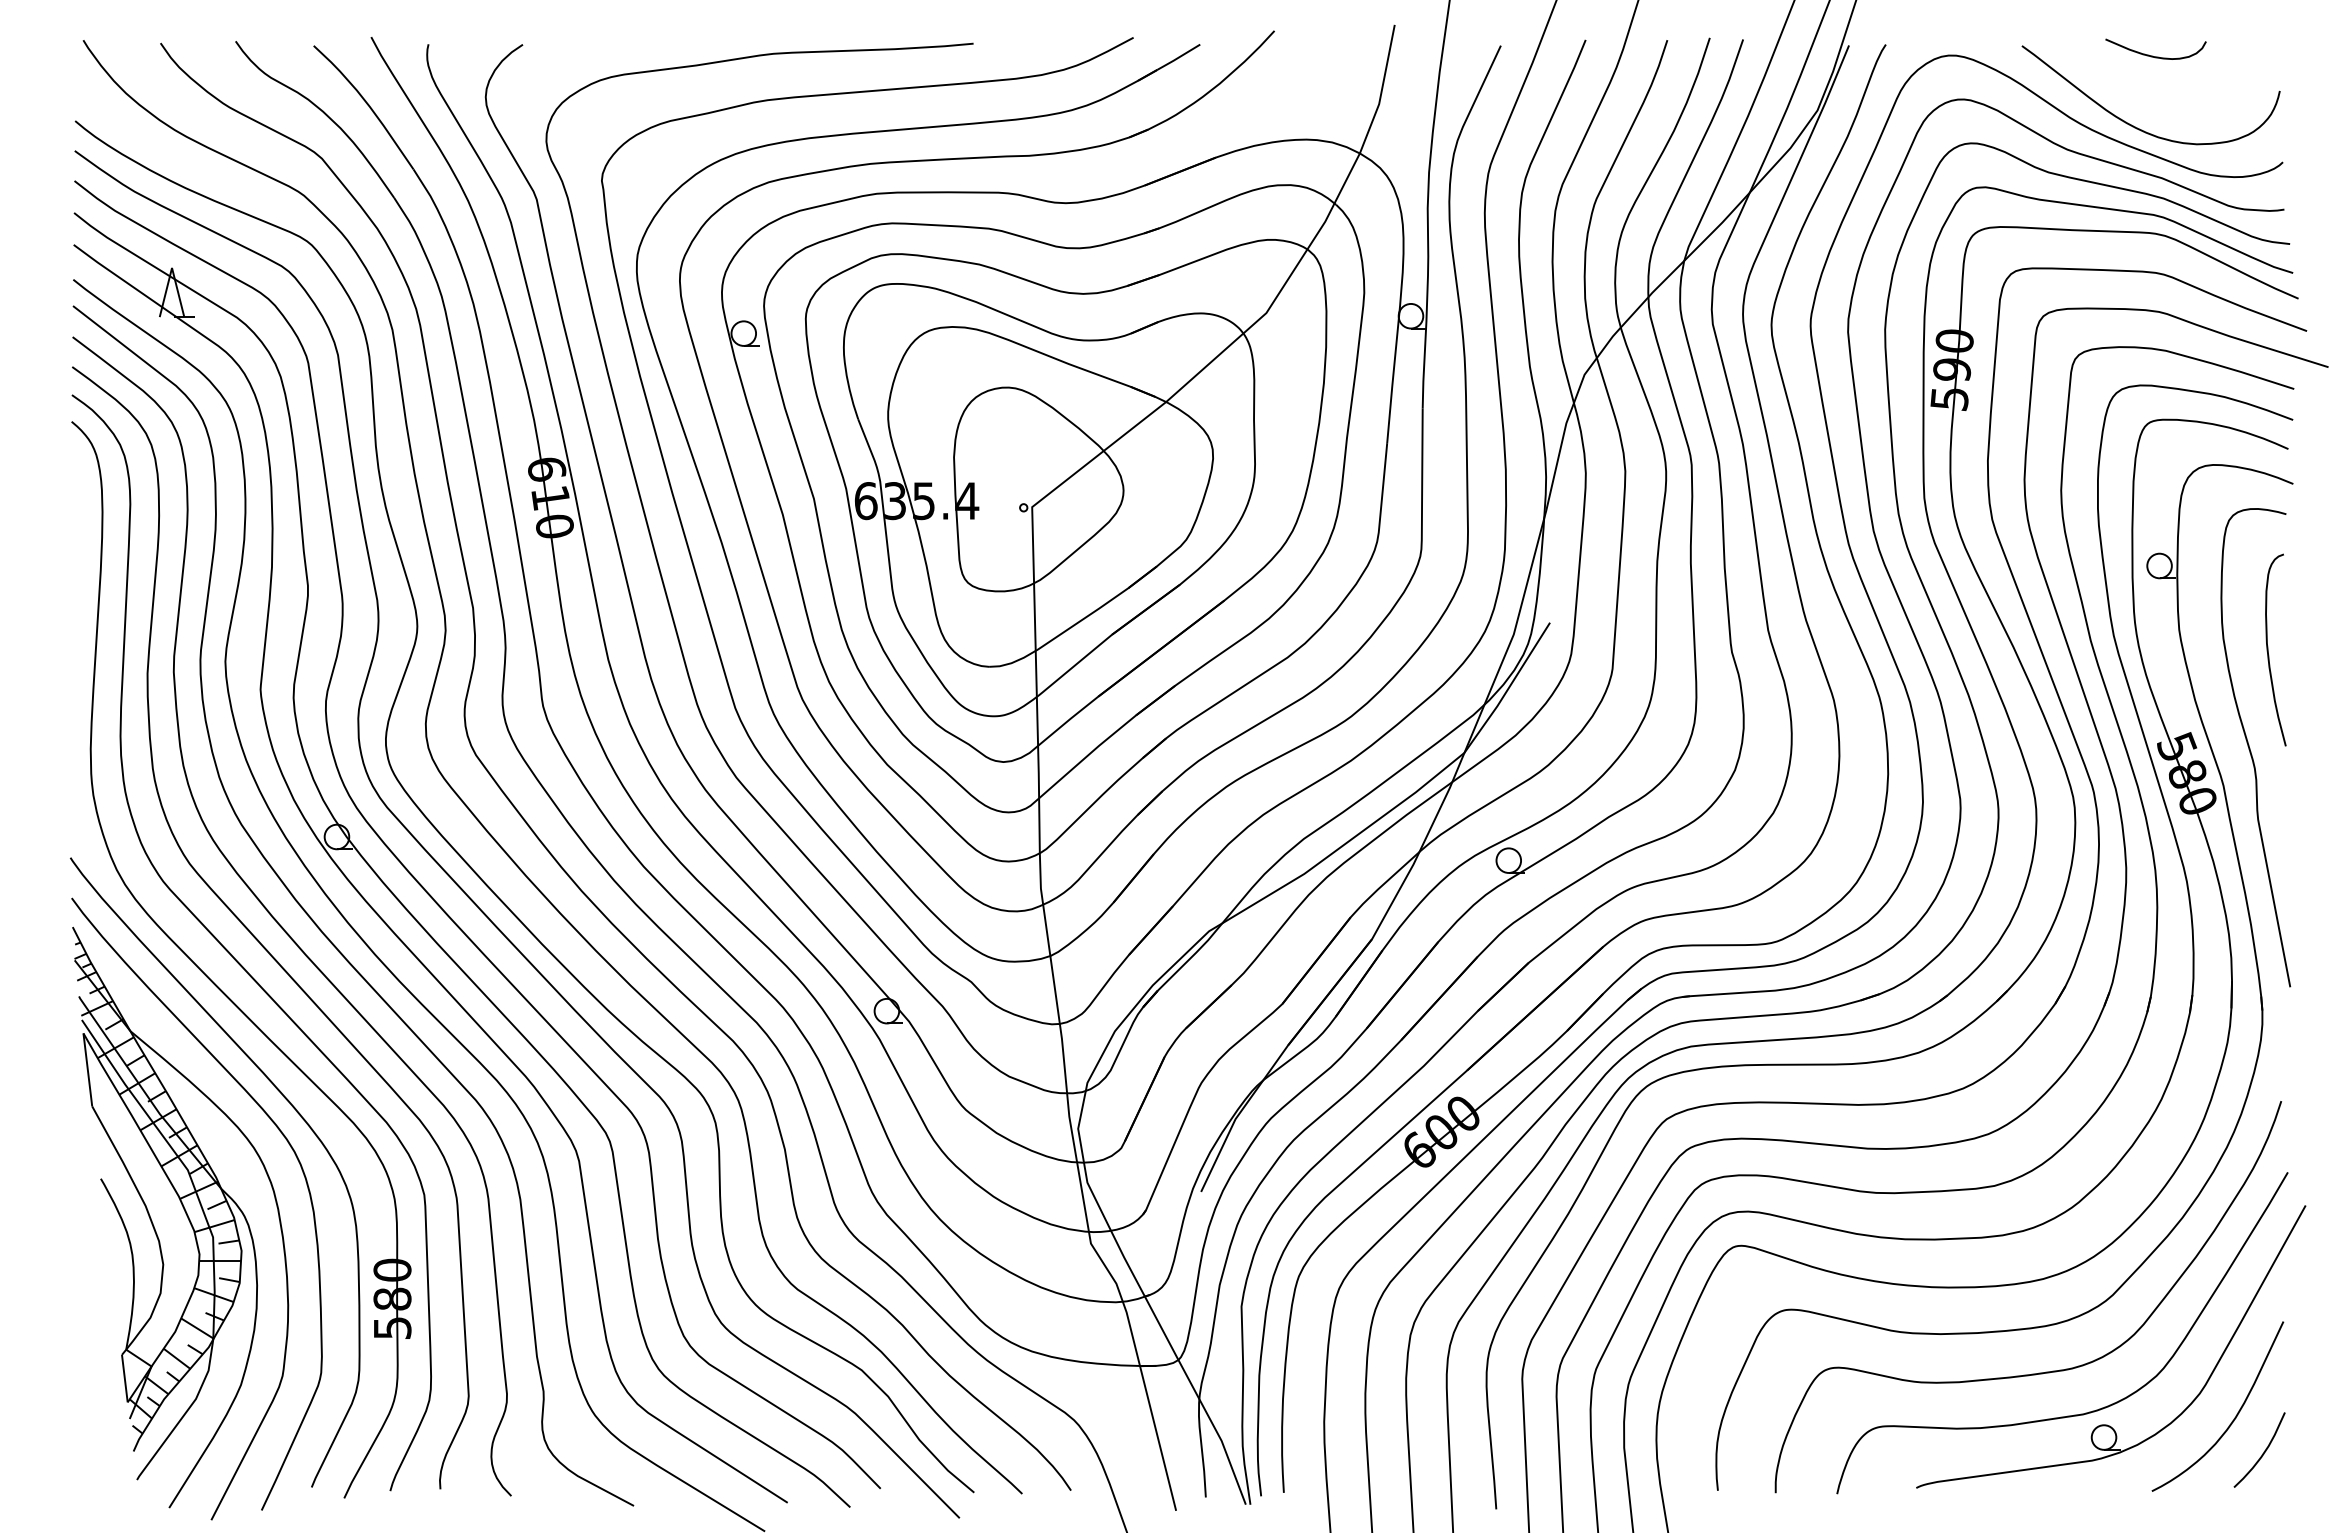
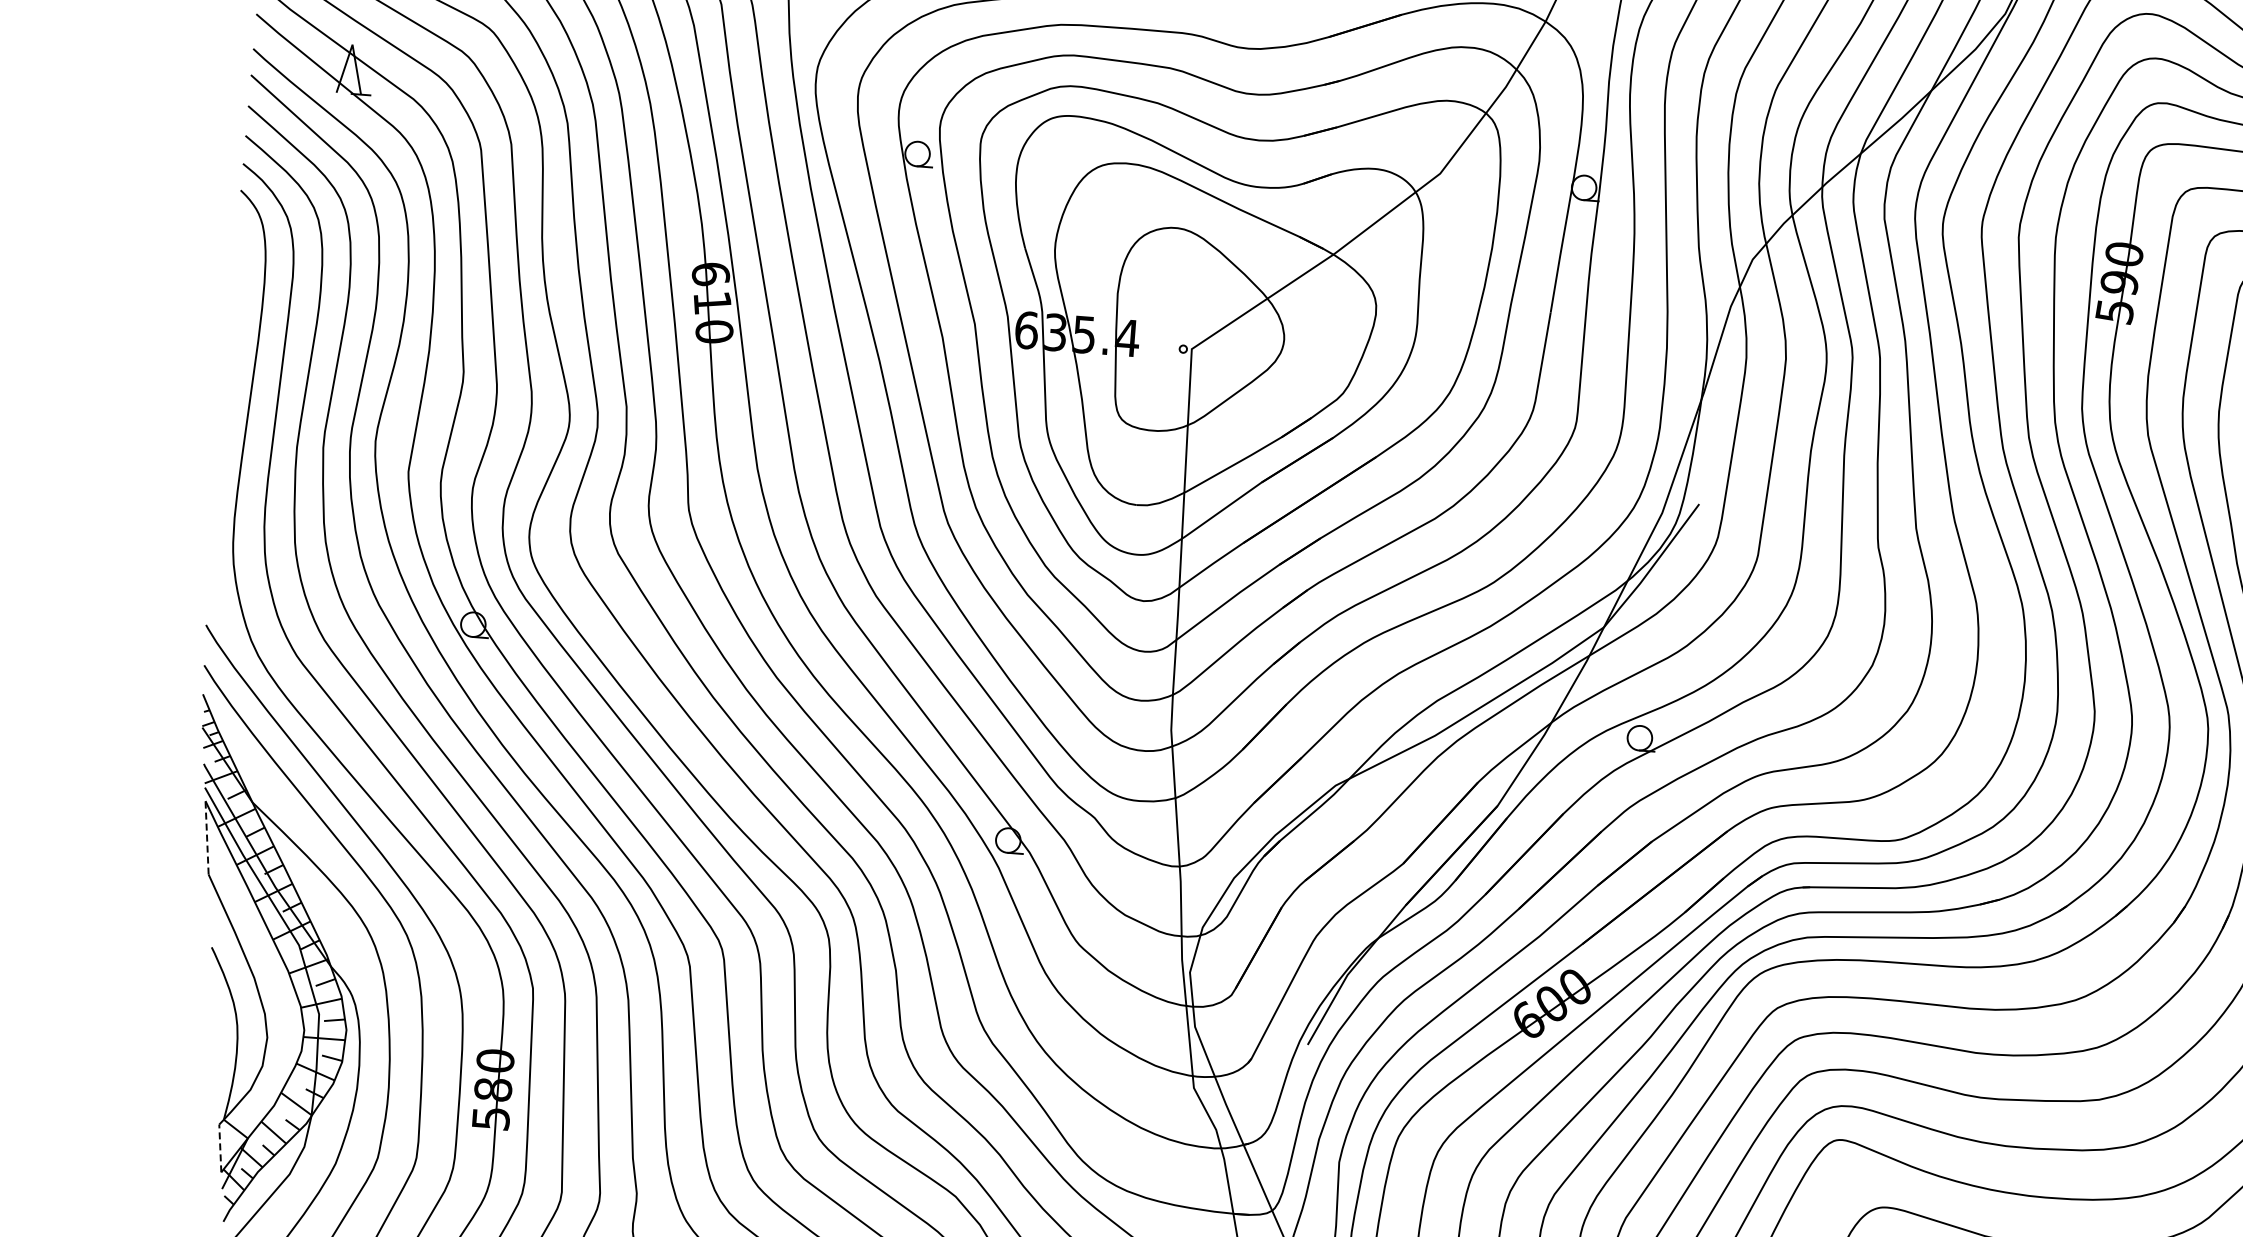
line: (87, 1069) -> (206, 837), solid -> dashed
line: (124, 1378) -> (219, 1148), solid -> dashed

